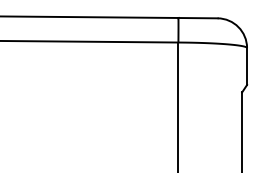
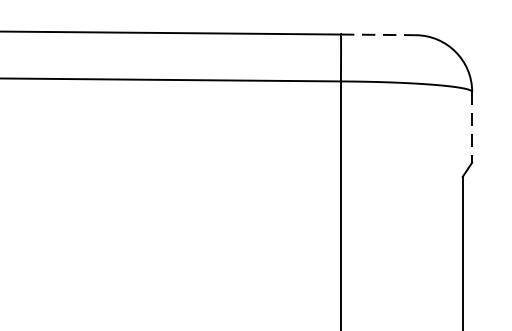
line: (198, 18) -> (379, 35), solid -> dashed
line: (247, 67) -> (473, 129), solid -> dashed

